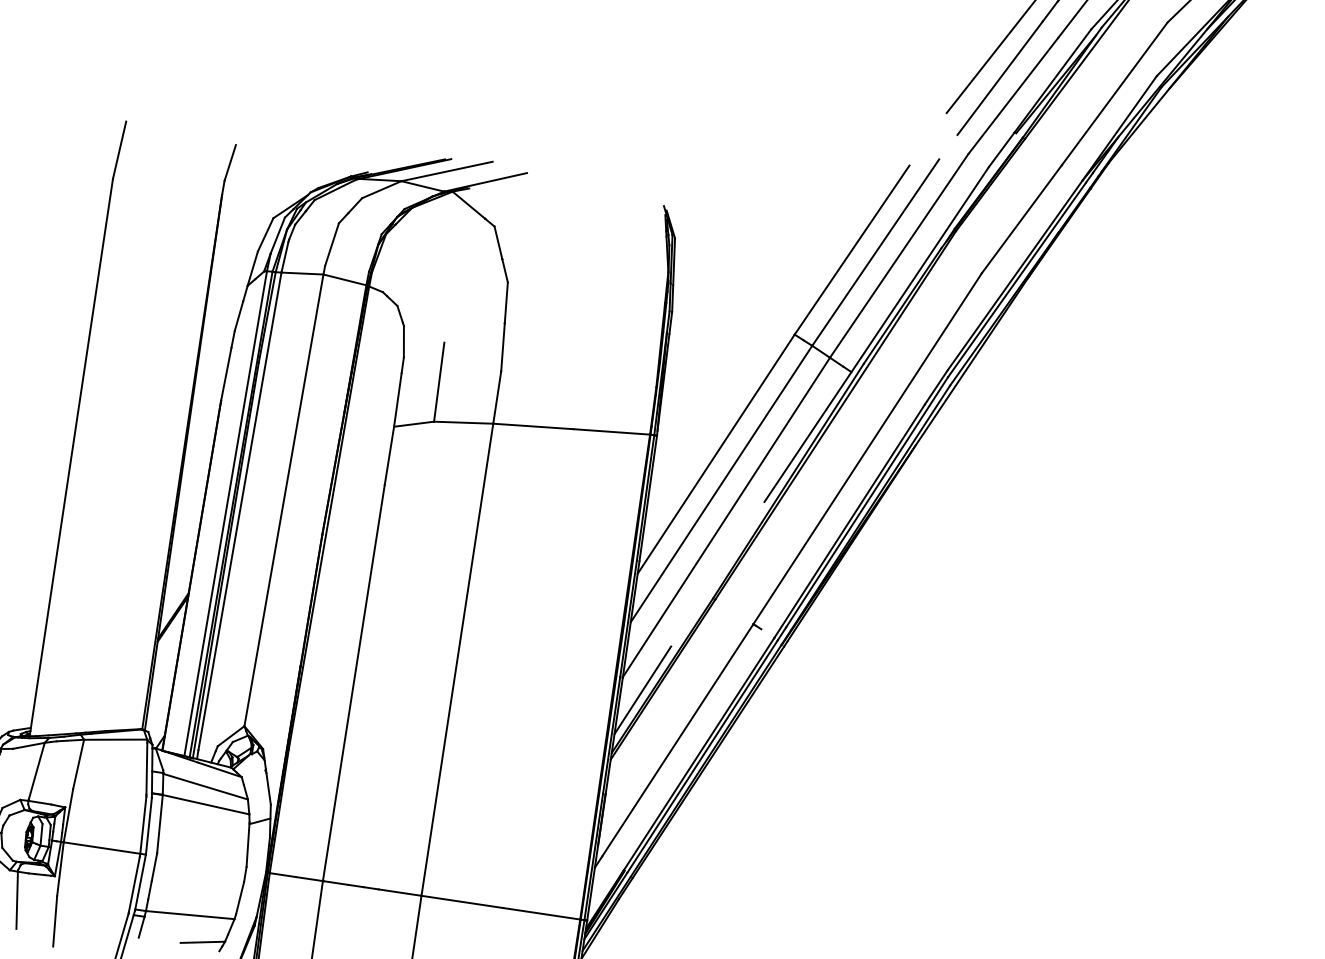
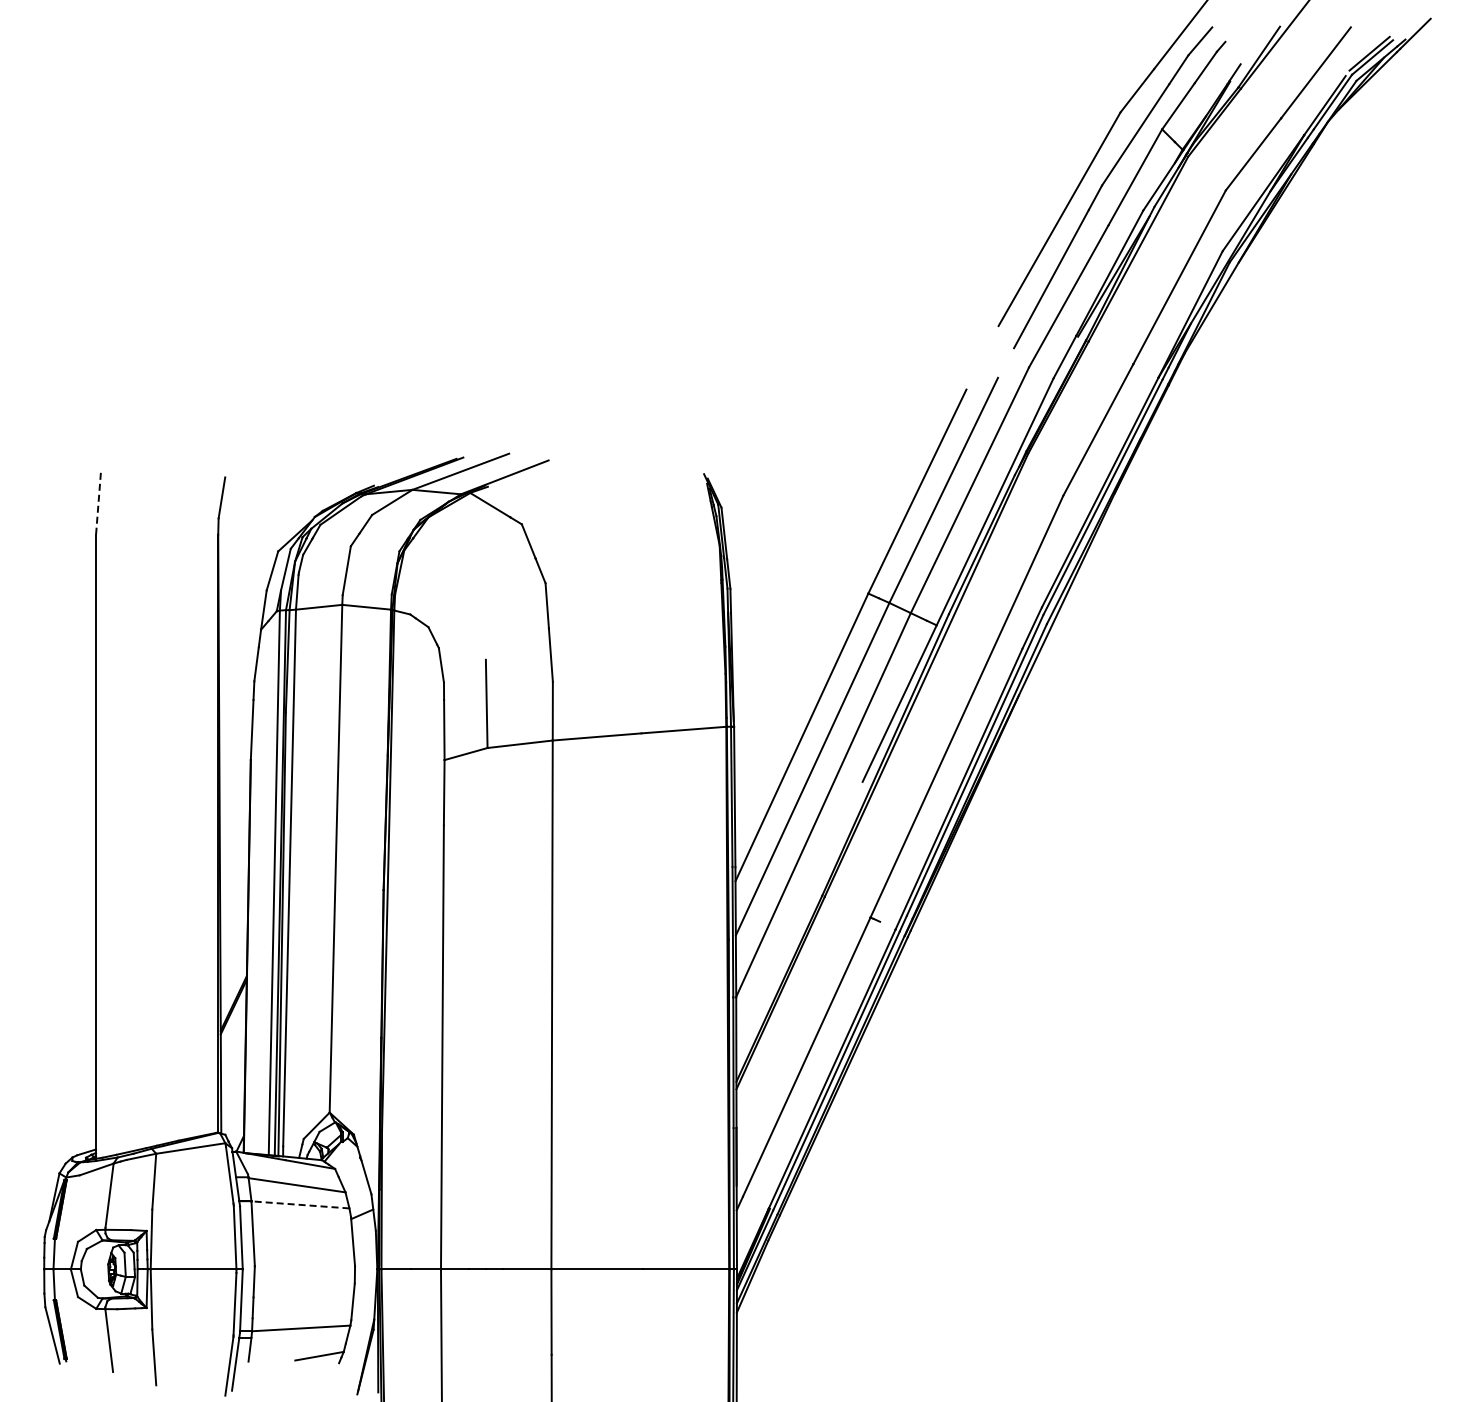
line: (119, 150) -> (98, 502), solid -> dashed
line: (643, 689) -> (760, 1007), removed
line: (205, 804) -> (299, 1204), solid -> dashed

